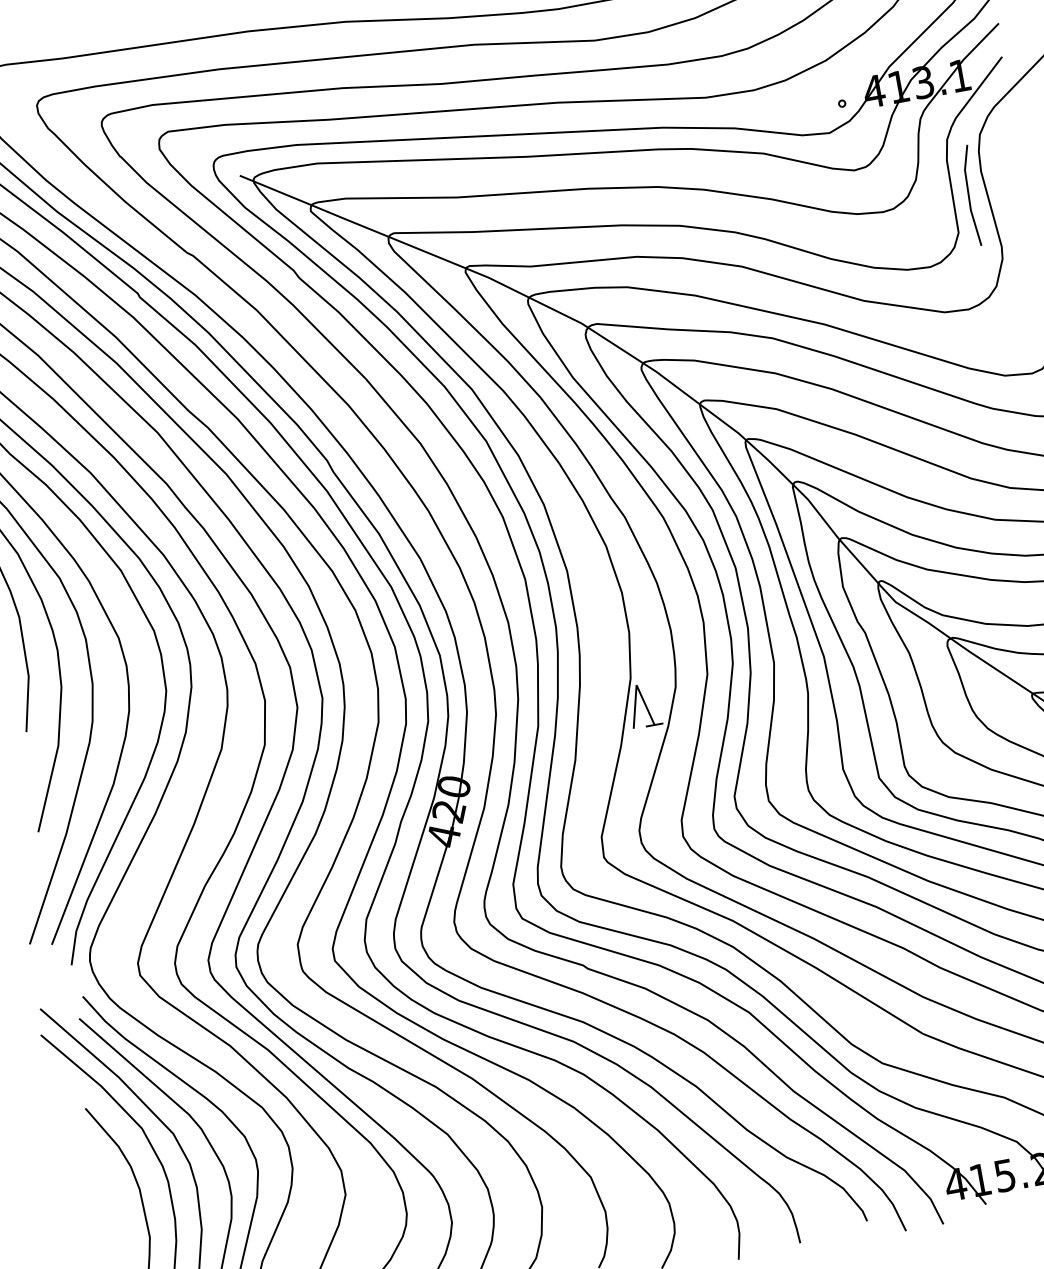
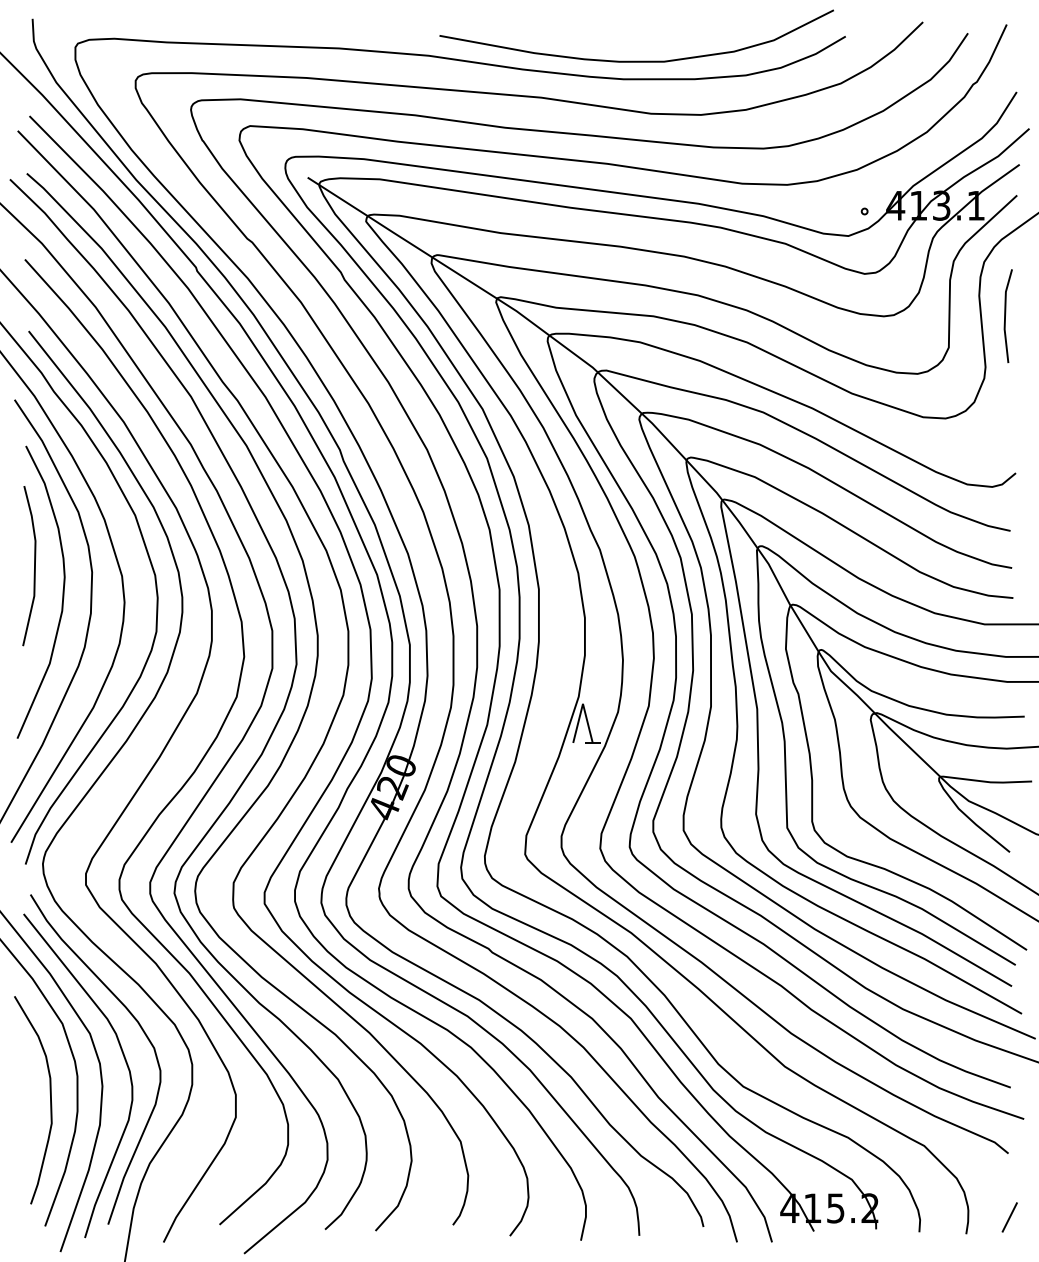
line: (969, 195) -> (1005, 315), moved

